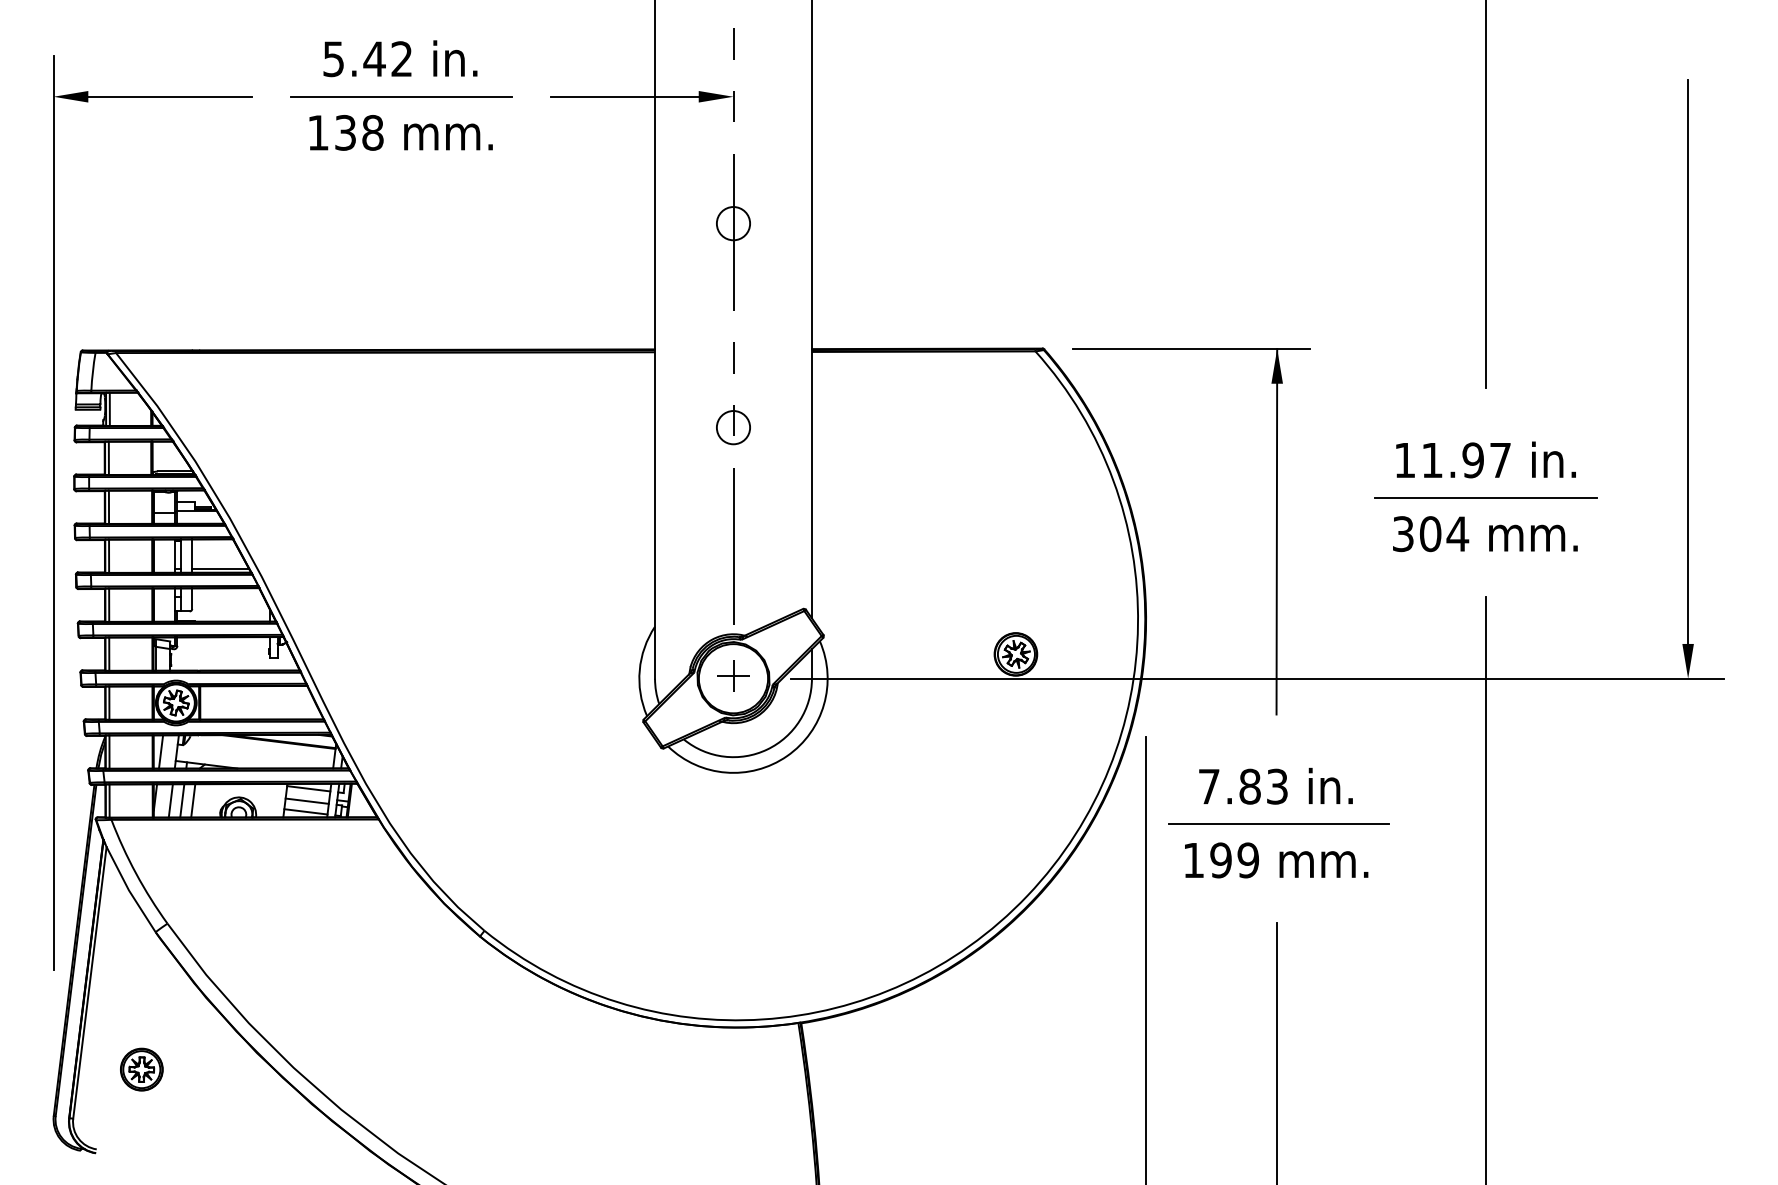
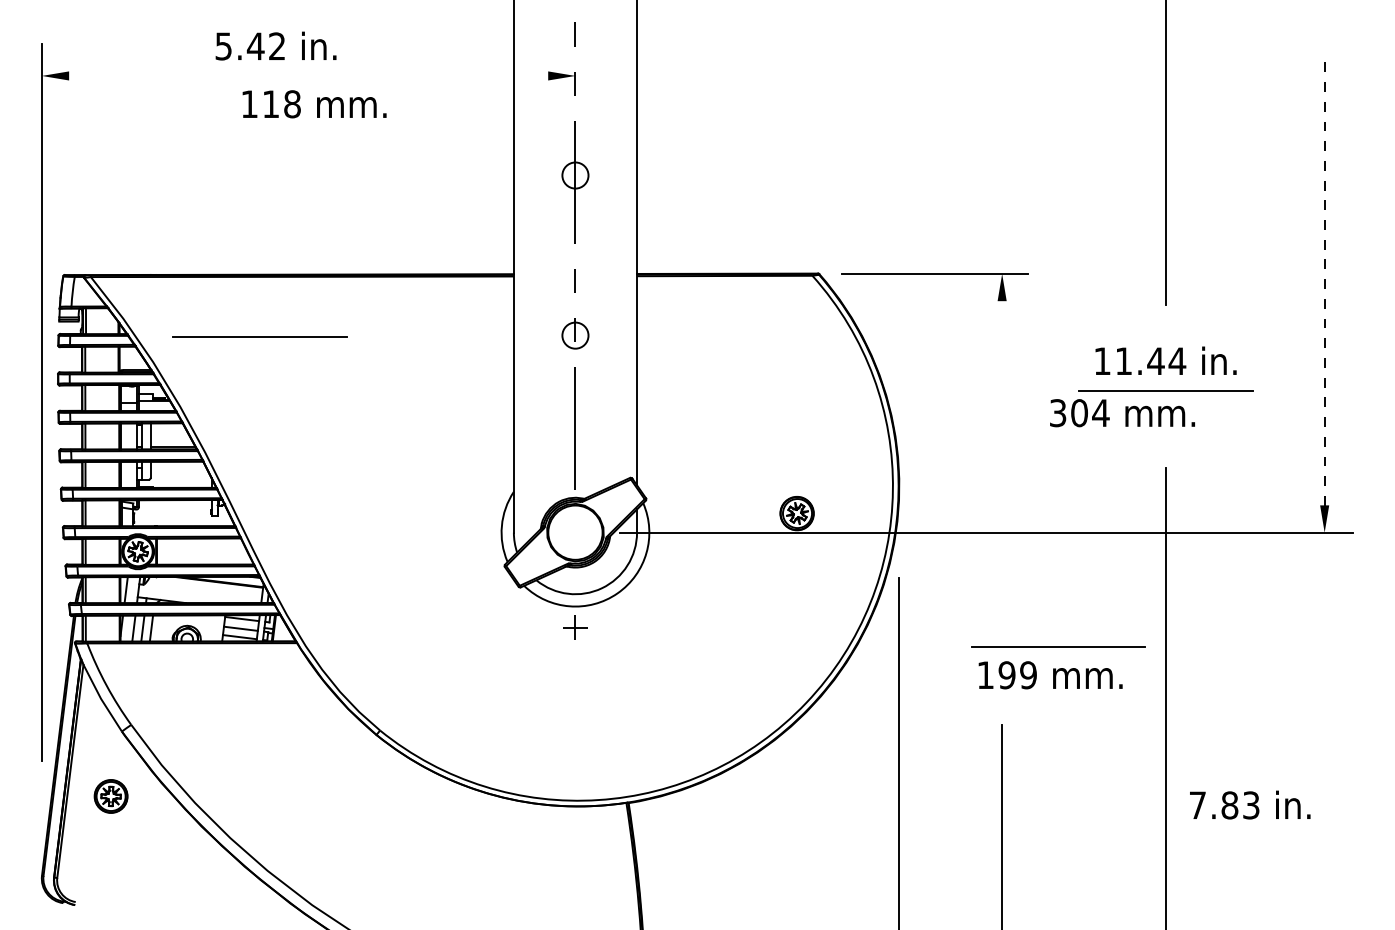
text: (399, 57) -> (275, 45), moved
line: (166, 96) -> (130, 75), removed
line: (400, 96) -> (259, 336), moved
line: (627, 96) -> (492, 75), removed
text: (346, 133) -> (271, 104), 138 -> 118
line: (1687, 363) -> (1324, 285), solid -> dashed
text: (1486, 460) -> (1166, 361), 11.97 -> 11.44
line: (1276, 530) -> (1001, 416), removed
text: (1485, 534) -> (1122, 413), moved
part: (733, 675) -> (575, 627), moved
text: (1276, 785) -> (1250, 804), moved
line: (1278, 823) -> (1058, 646), moved
text: (1276, 860) -> (1050, 675), moved
part: (141, 1069) -> (110, 796), moved

